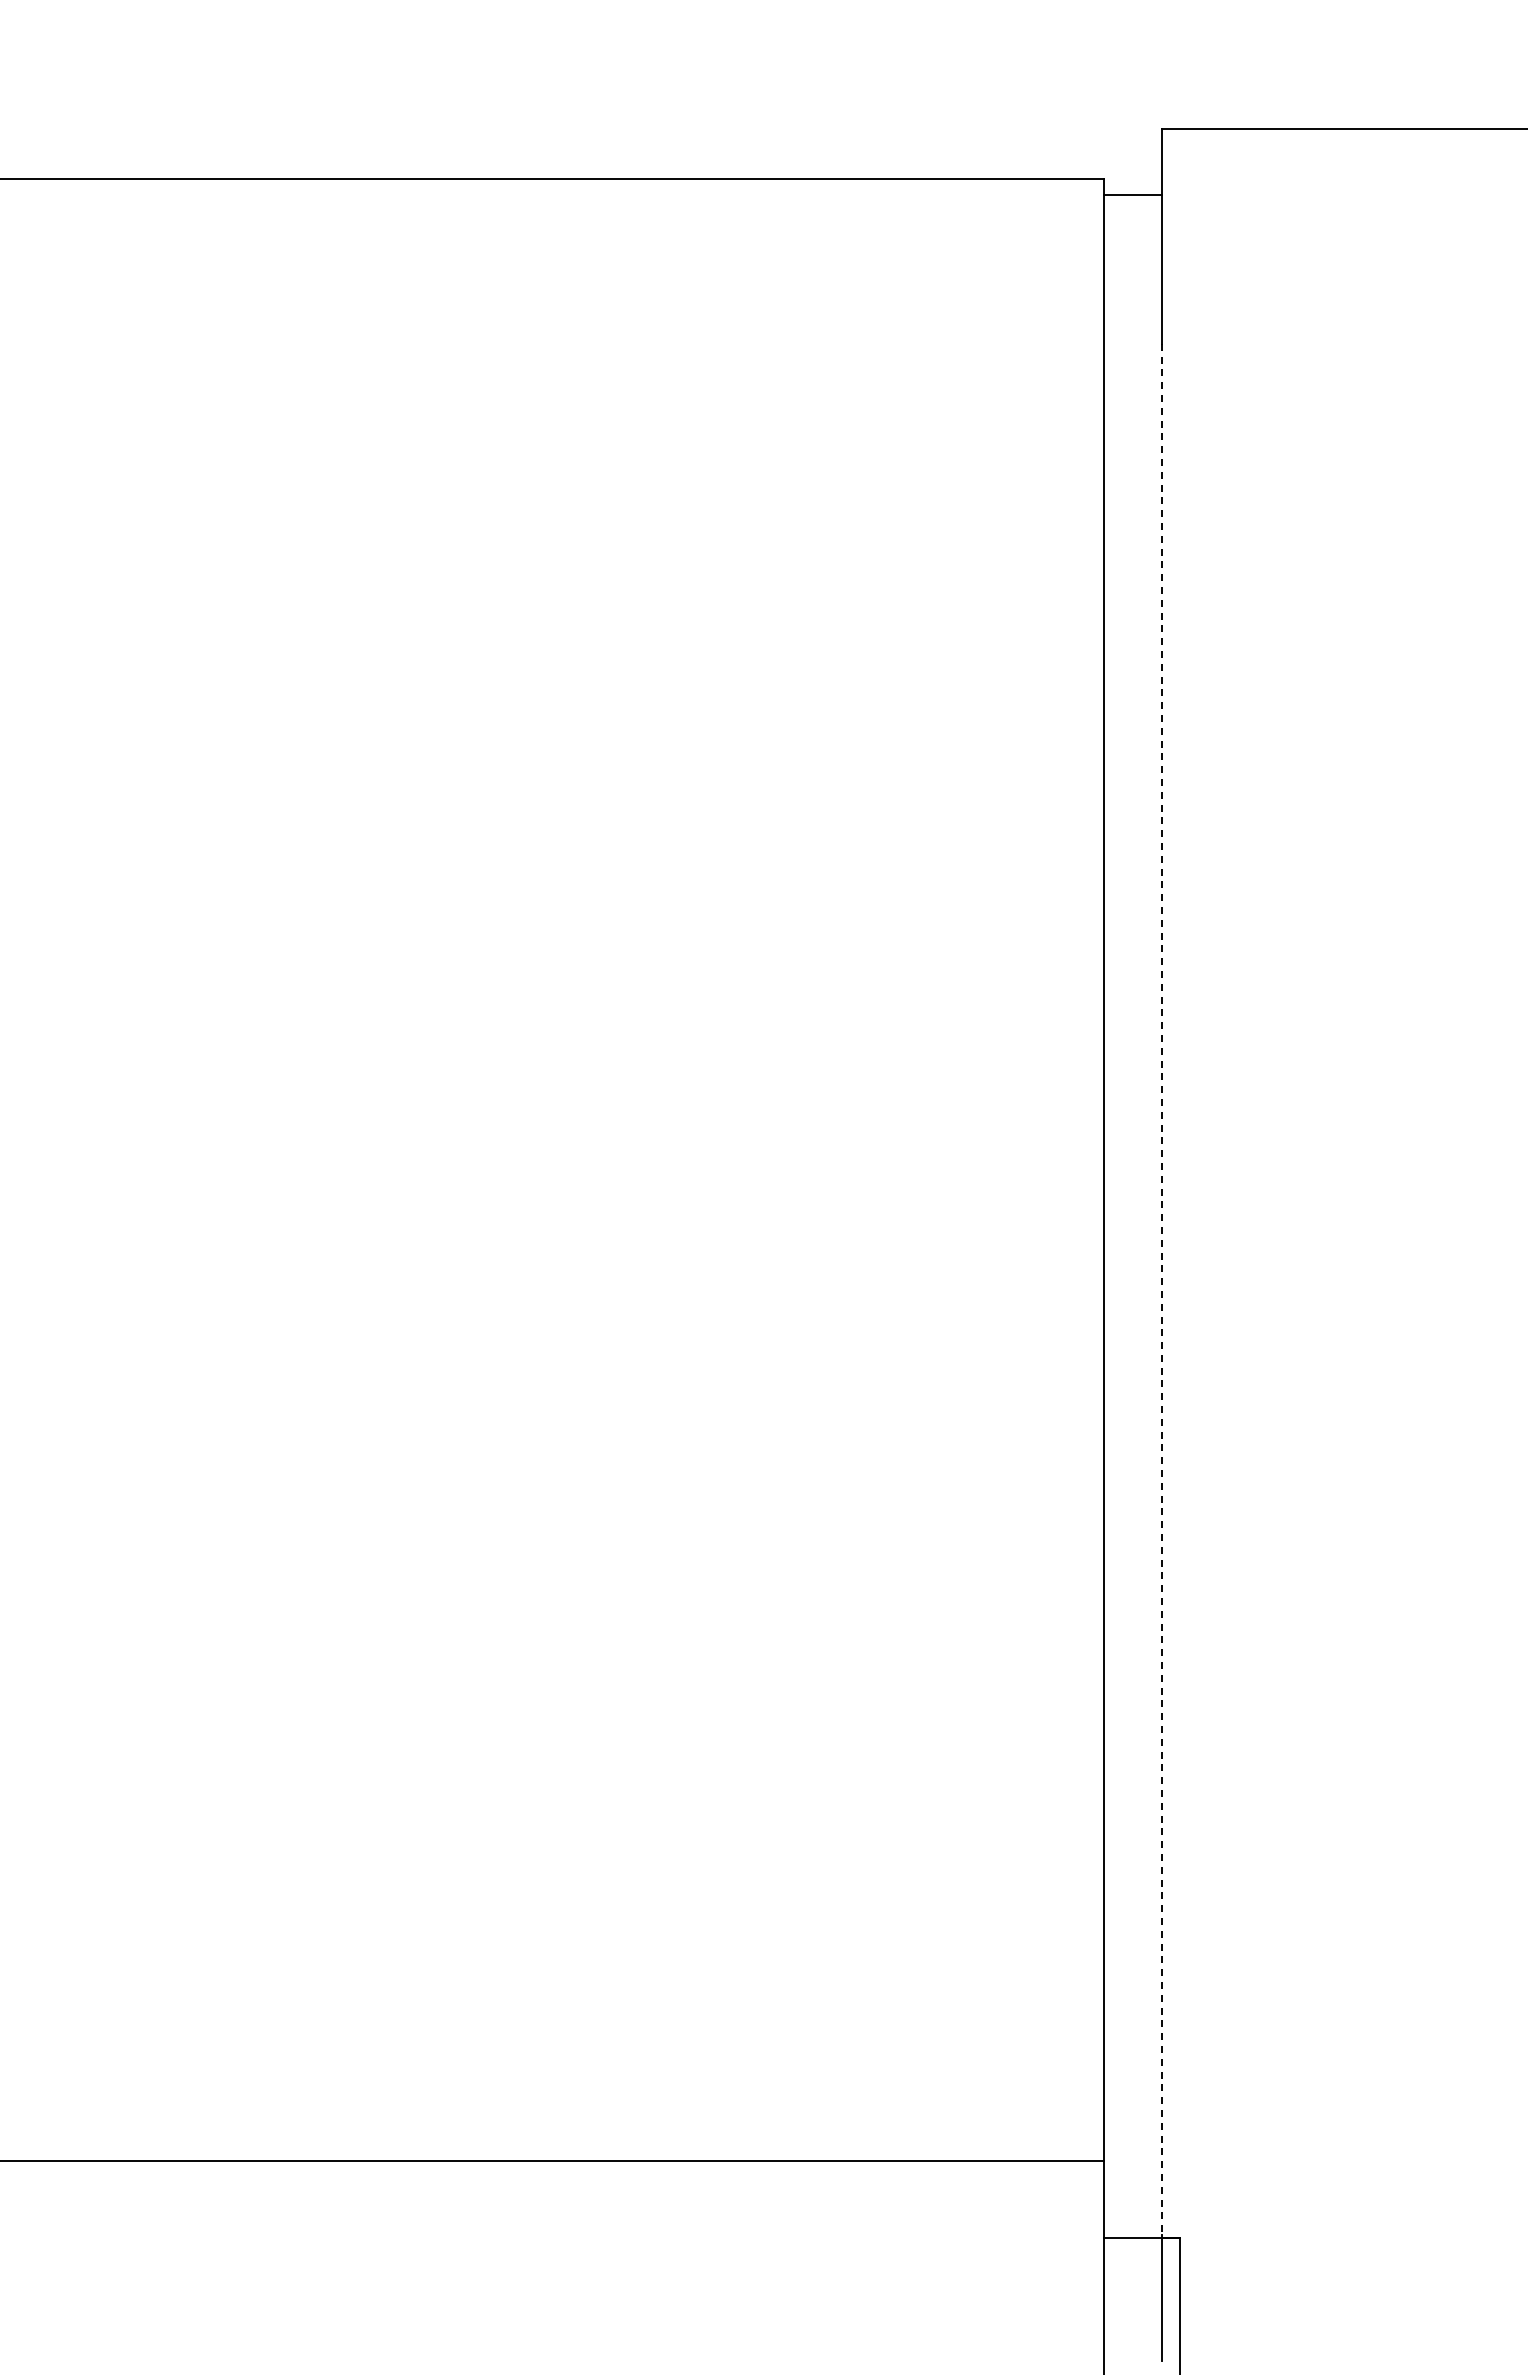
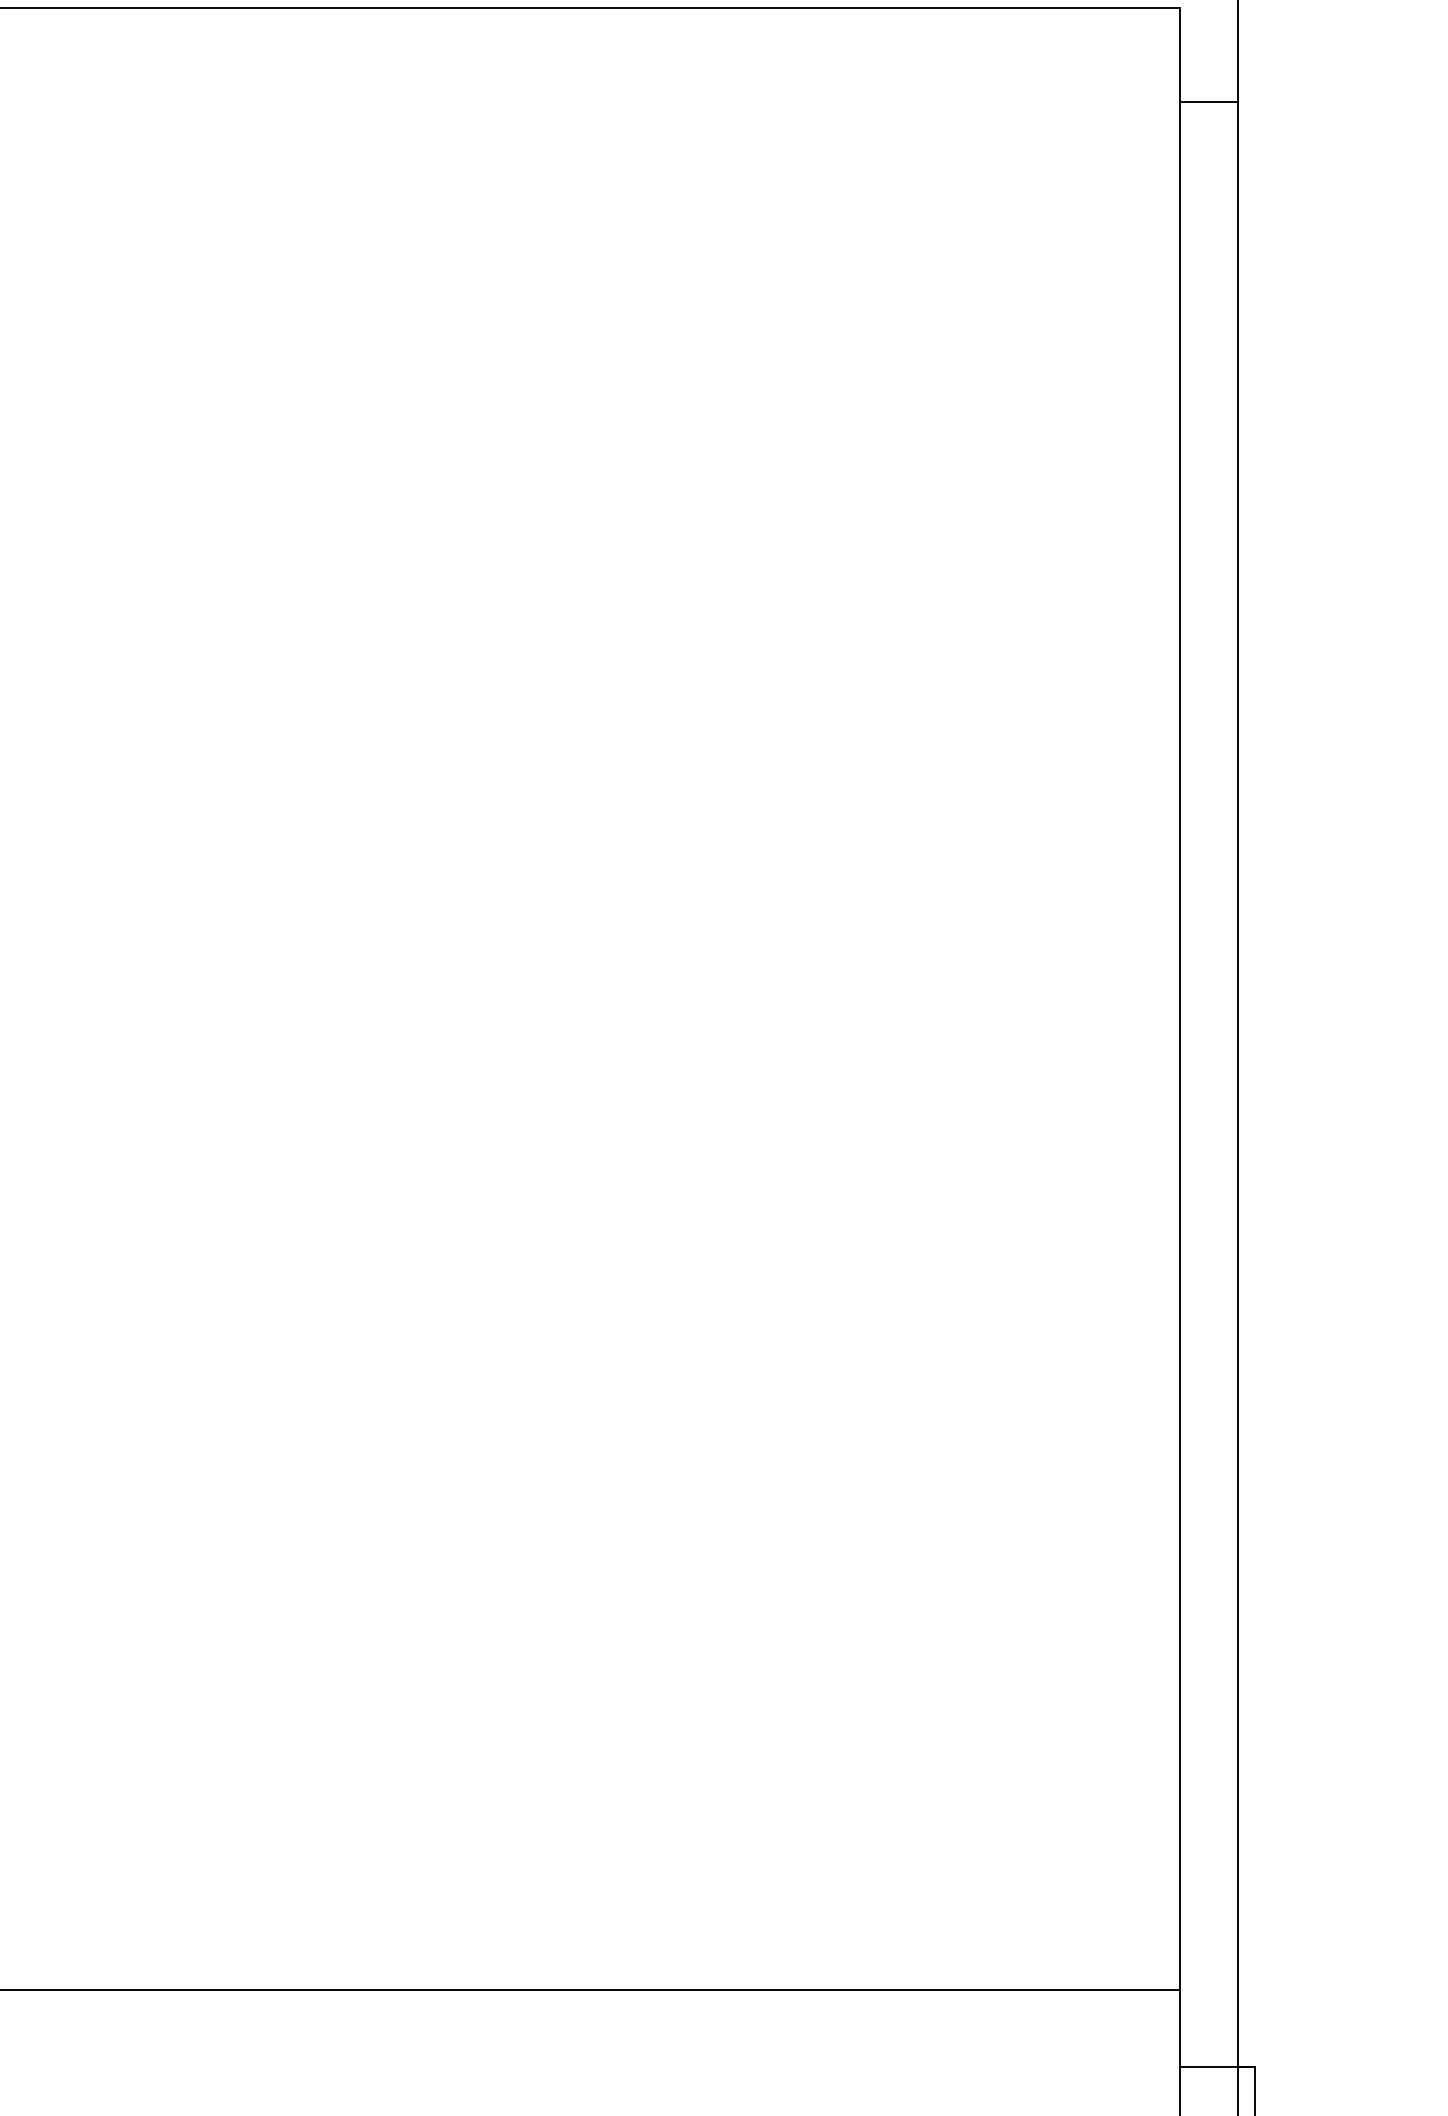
line: (1133, 195) -> (1208, 102), moved
line: (1162, 1289) -> (1237, 1118), dashed -> solid

